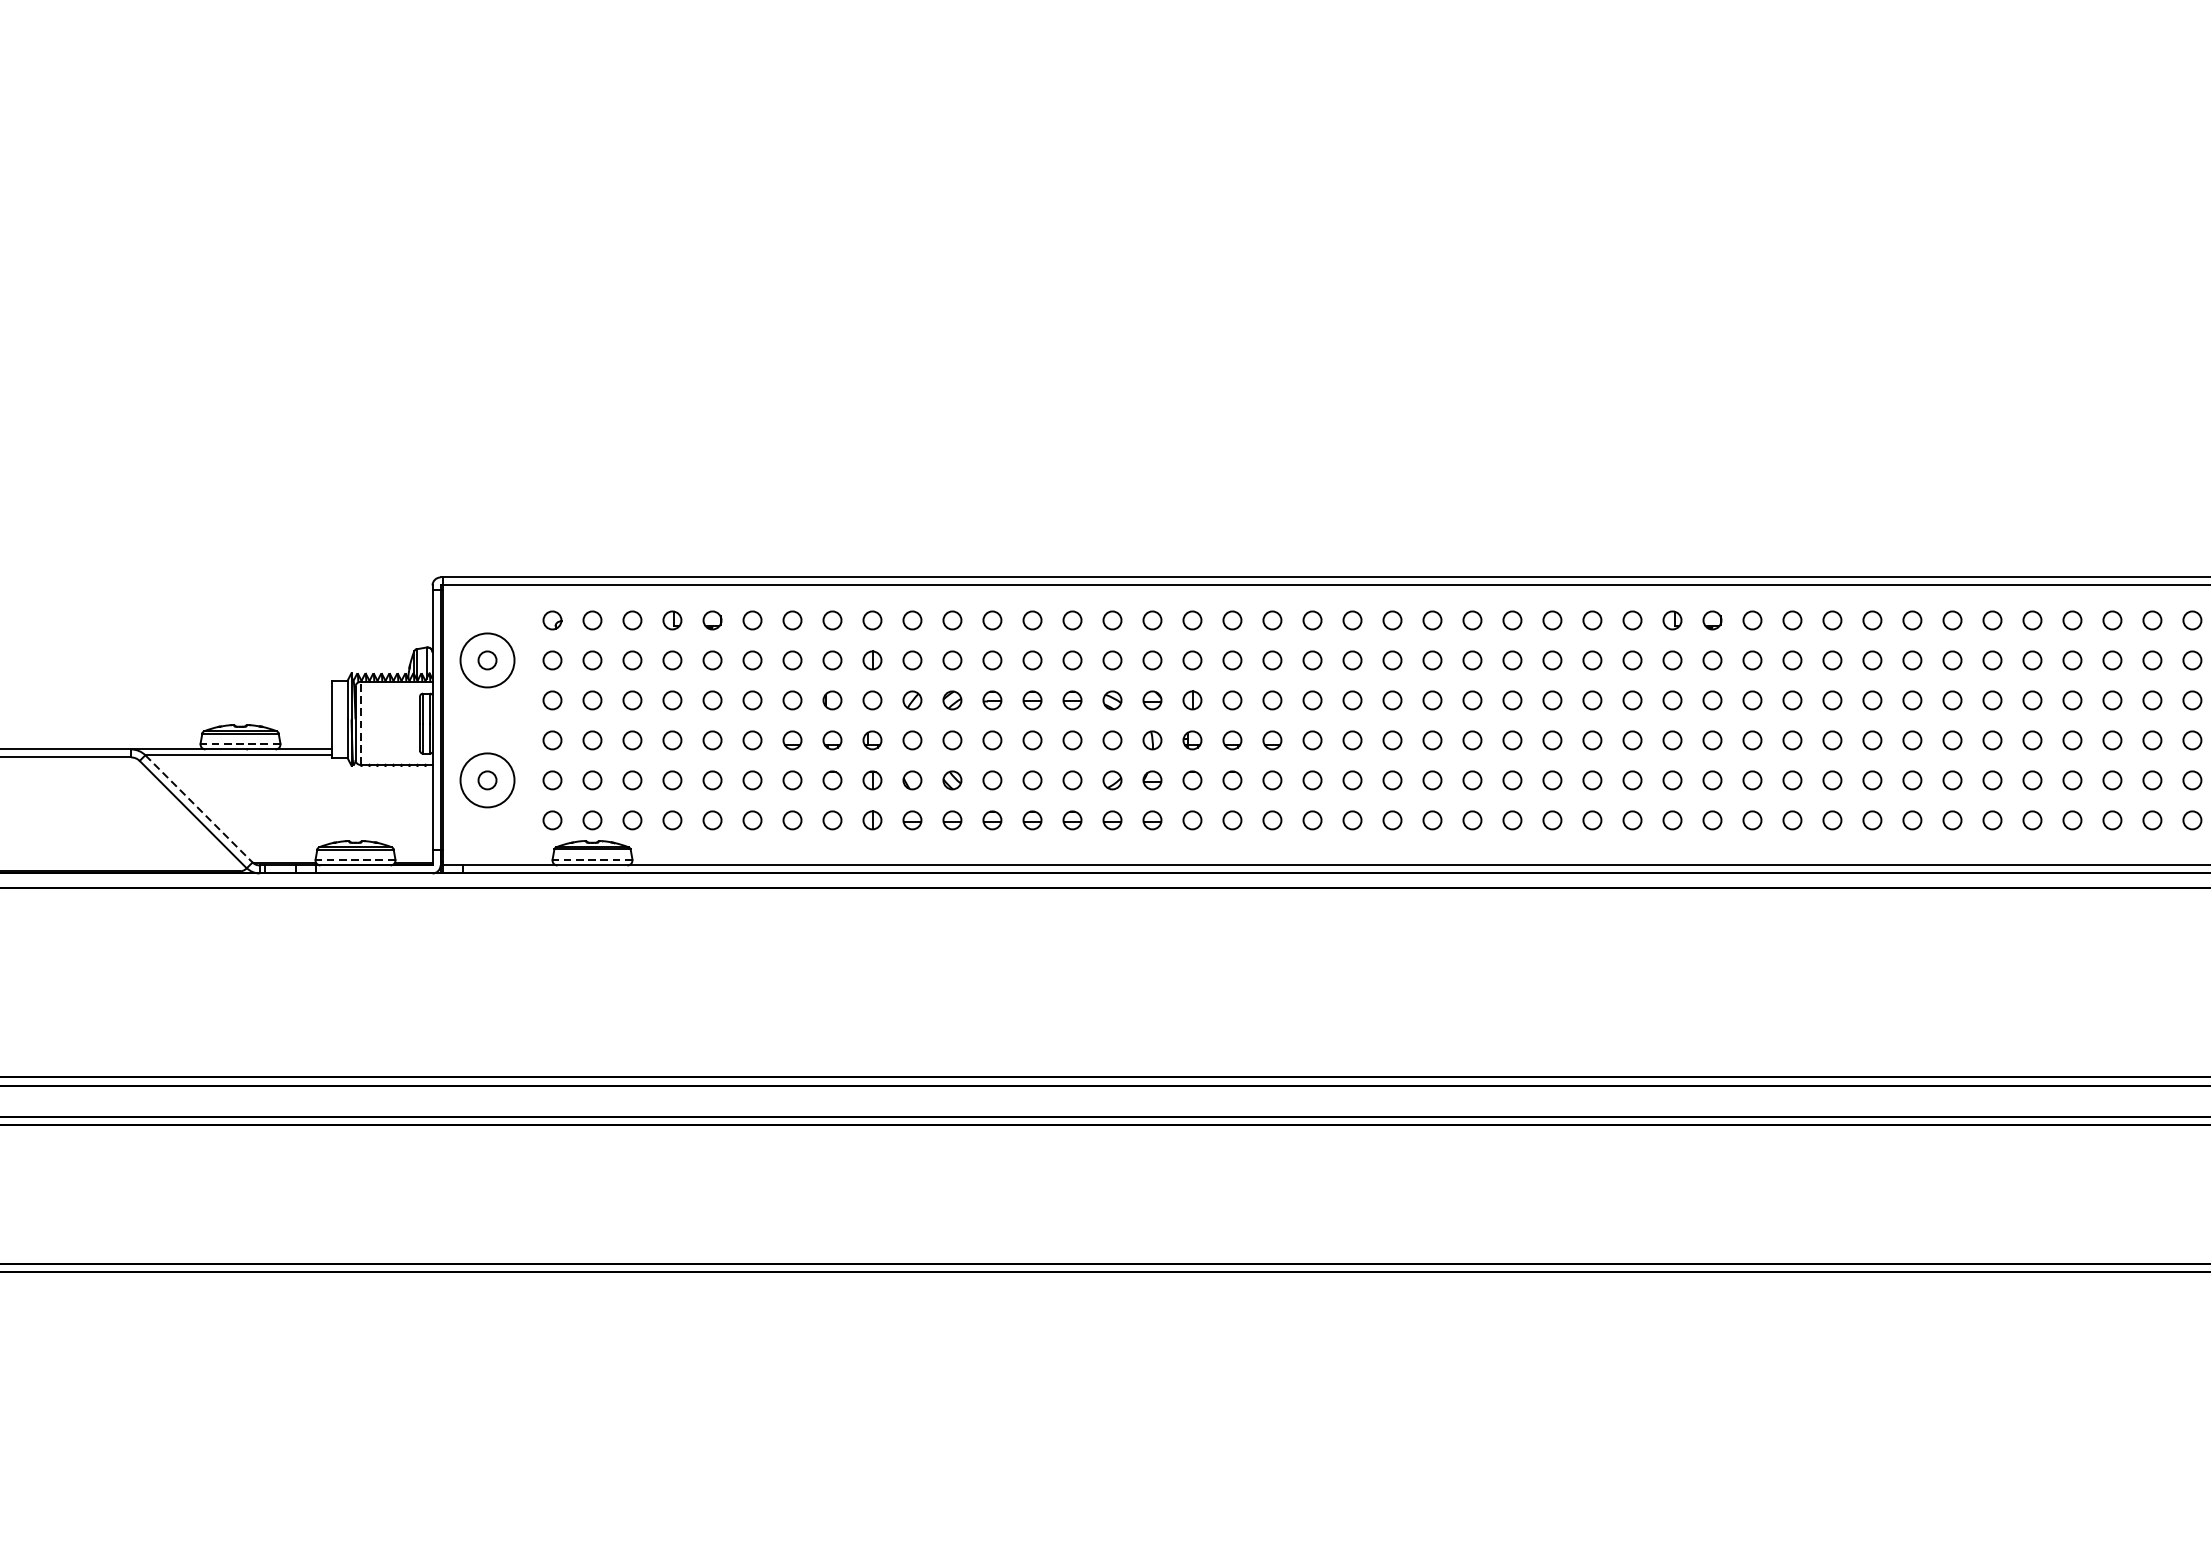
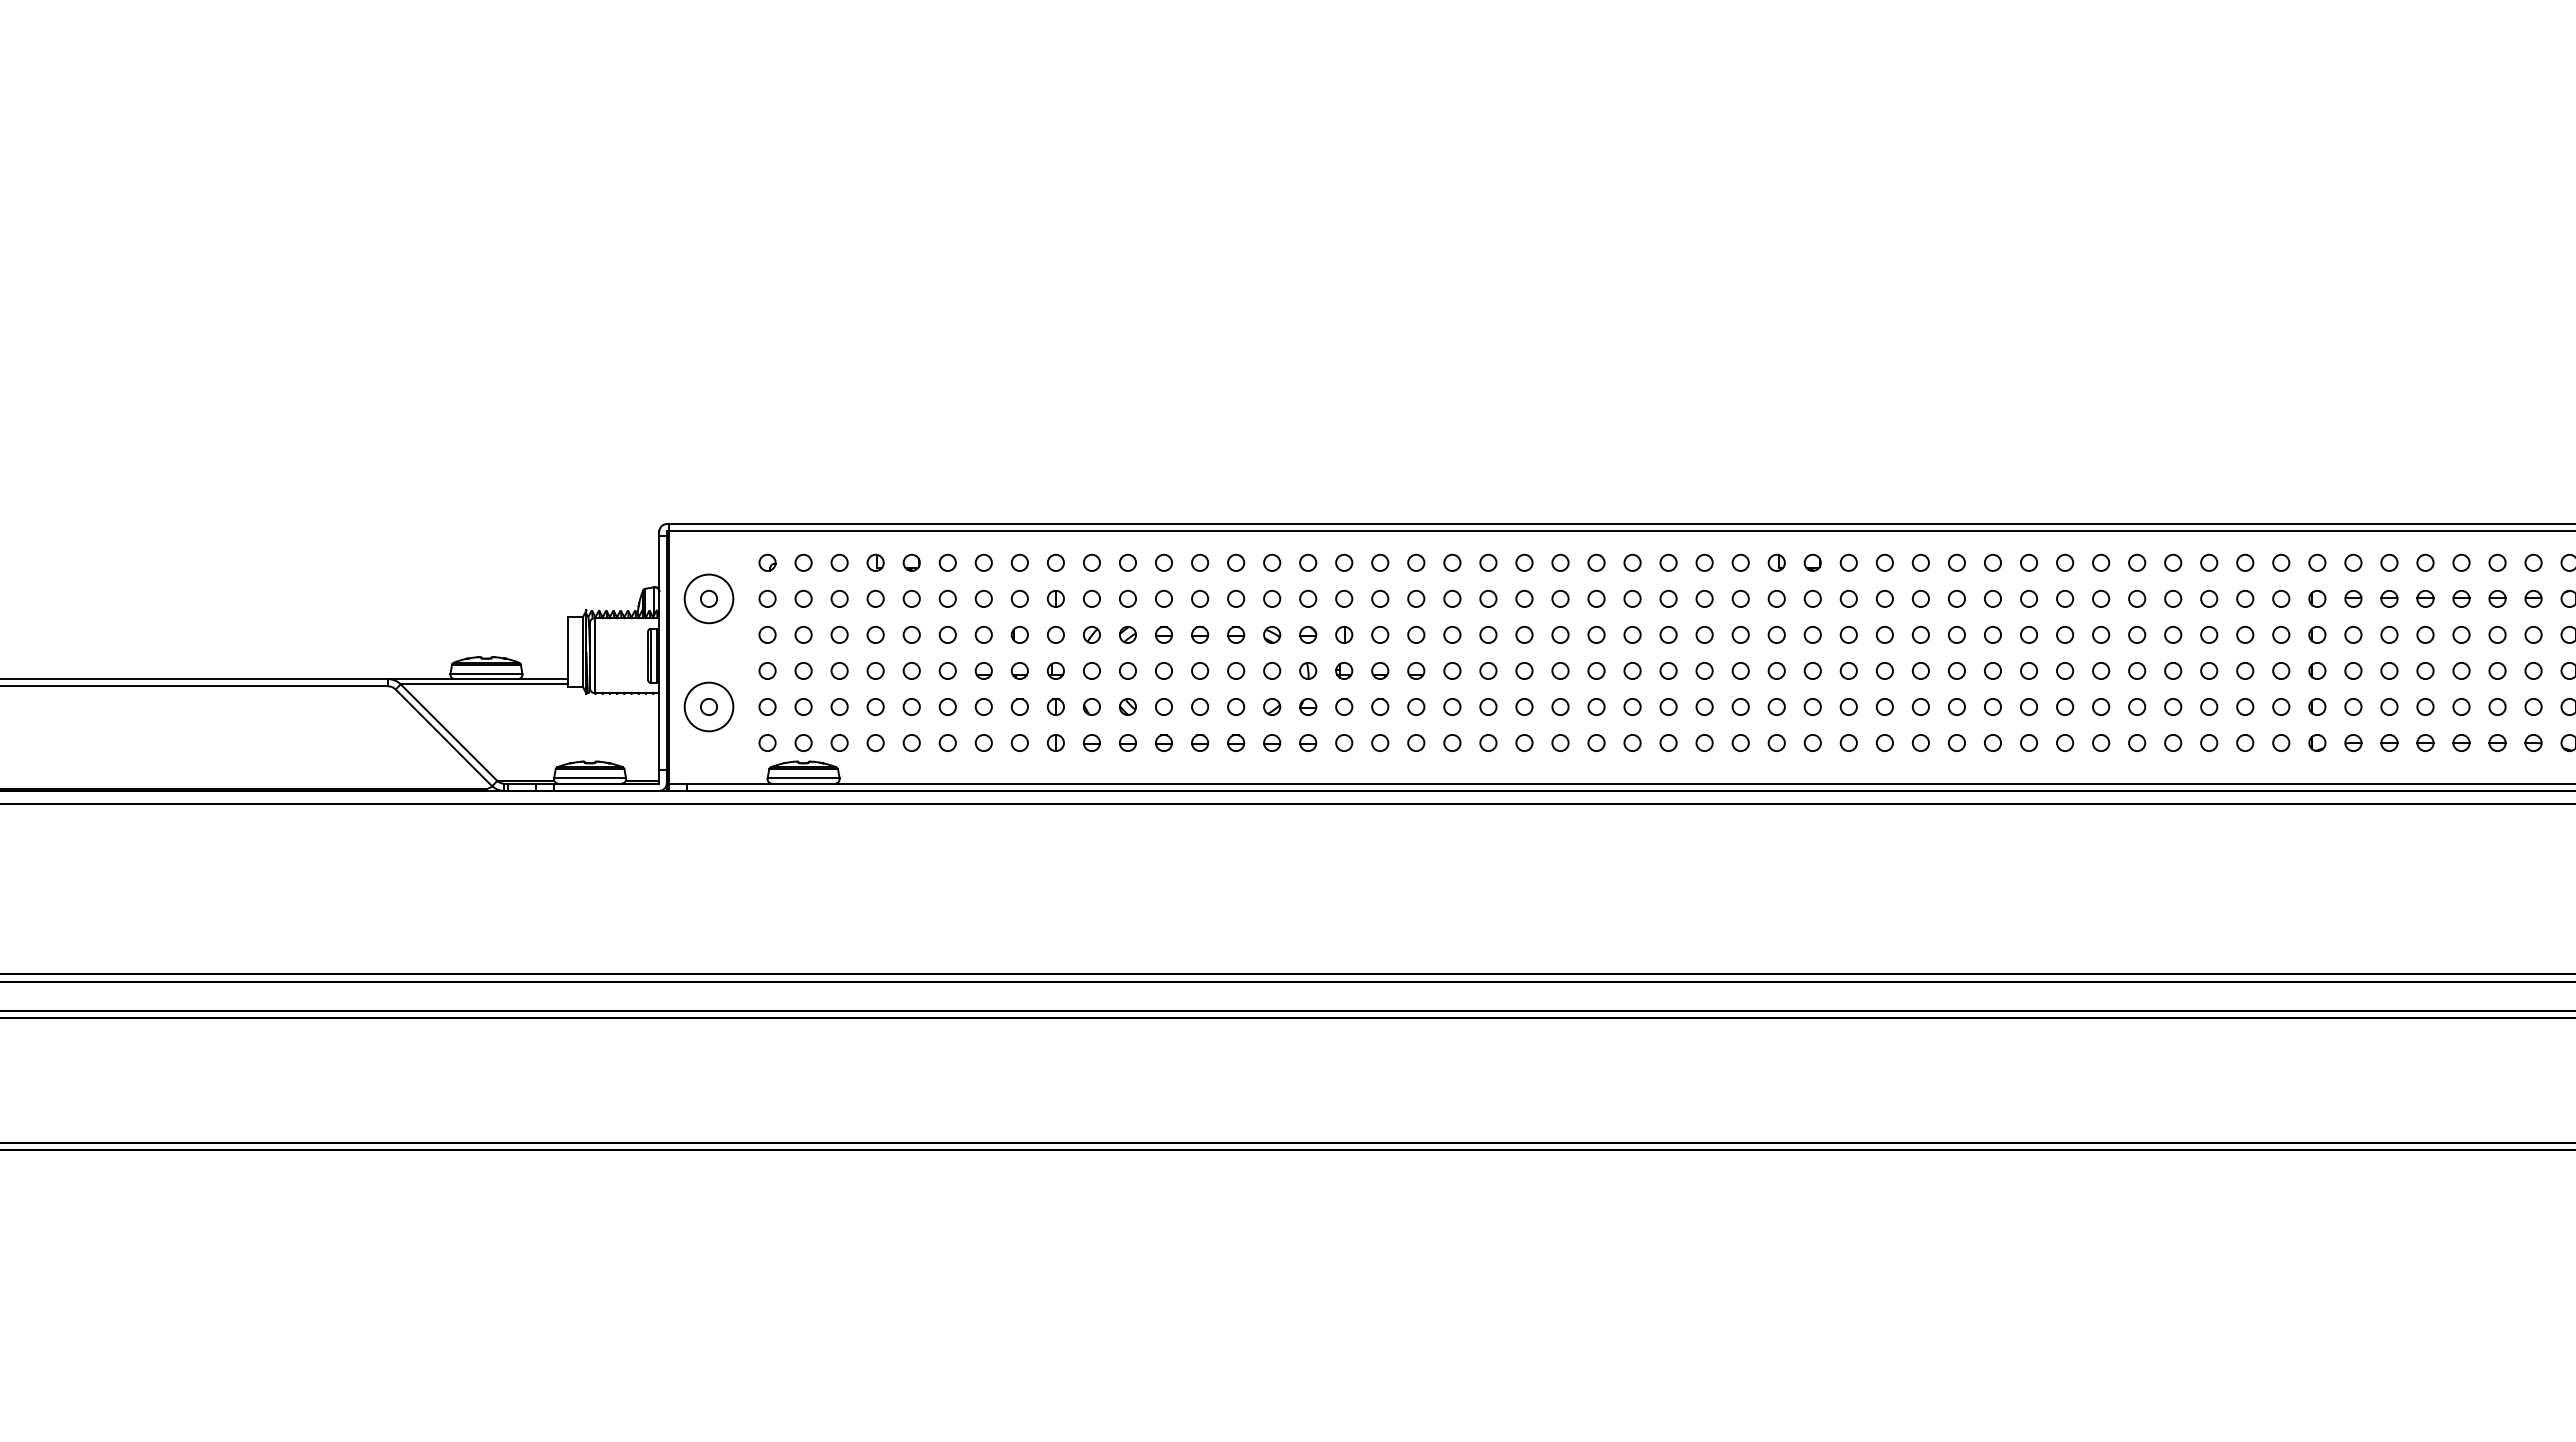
line: (360, 723) -> (594, 655), dashed -> solid
line: (240, 743) -> (486, 673), dashed -> solid
line: (199, 809) -> (449, 733), dashed -> solid
line: (355, 859) -> (590, 778), dashed -> solid
line: (592, 859) -> (803, 778), dashed -> solid

